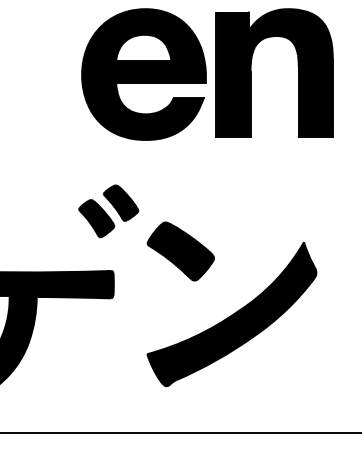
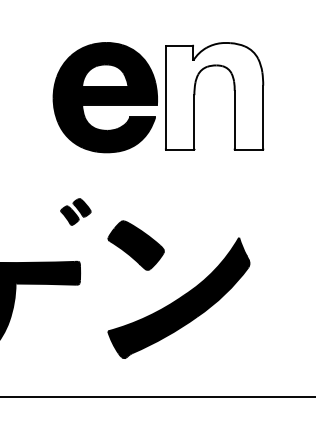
fill: (274, 72) -> (214, 95), removed
part: (108, 210) -> (75, 211), size x0.6

